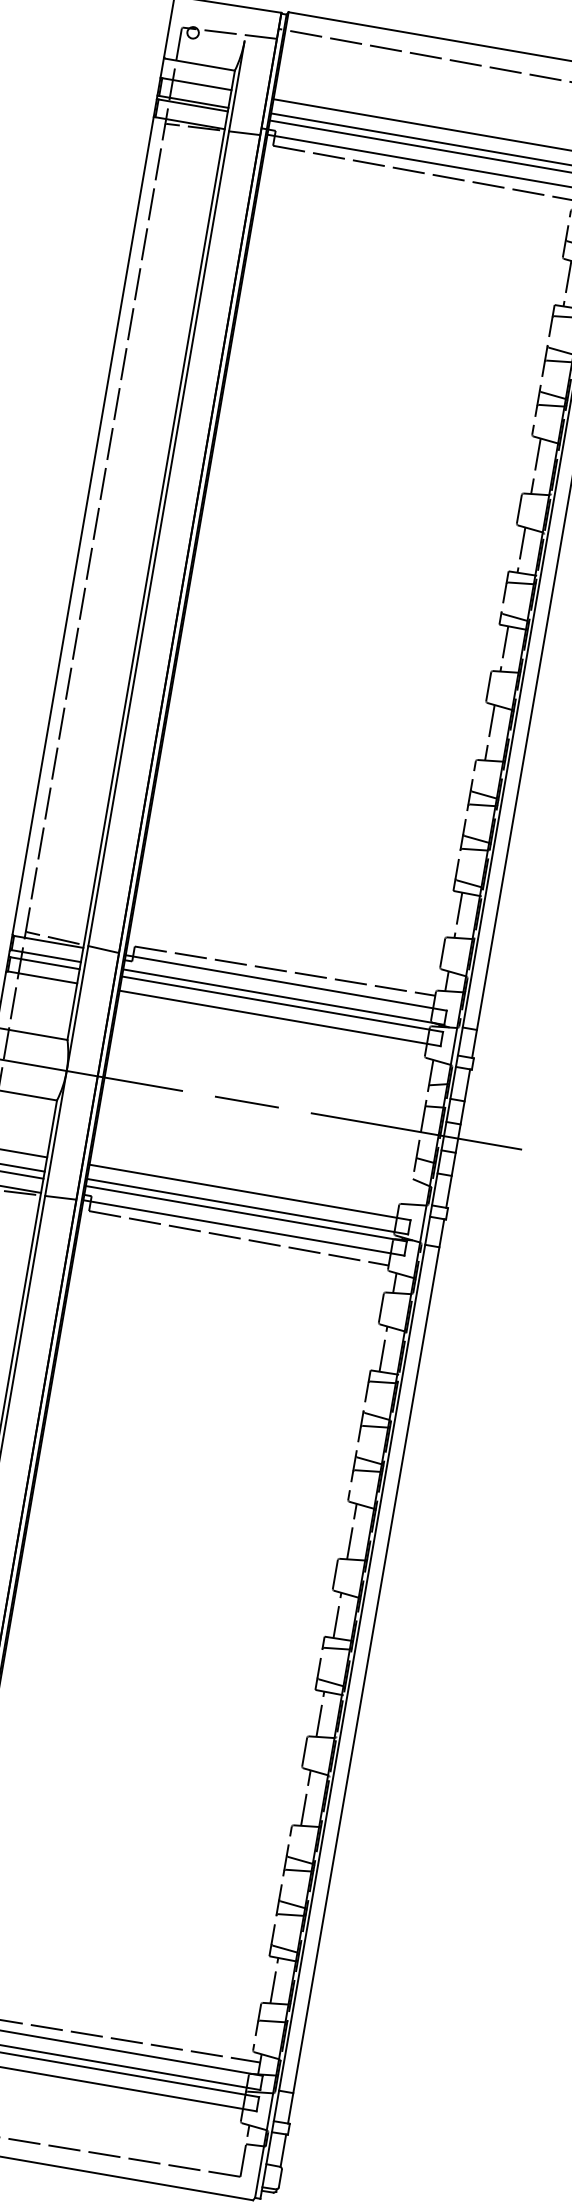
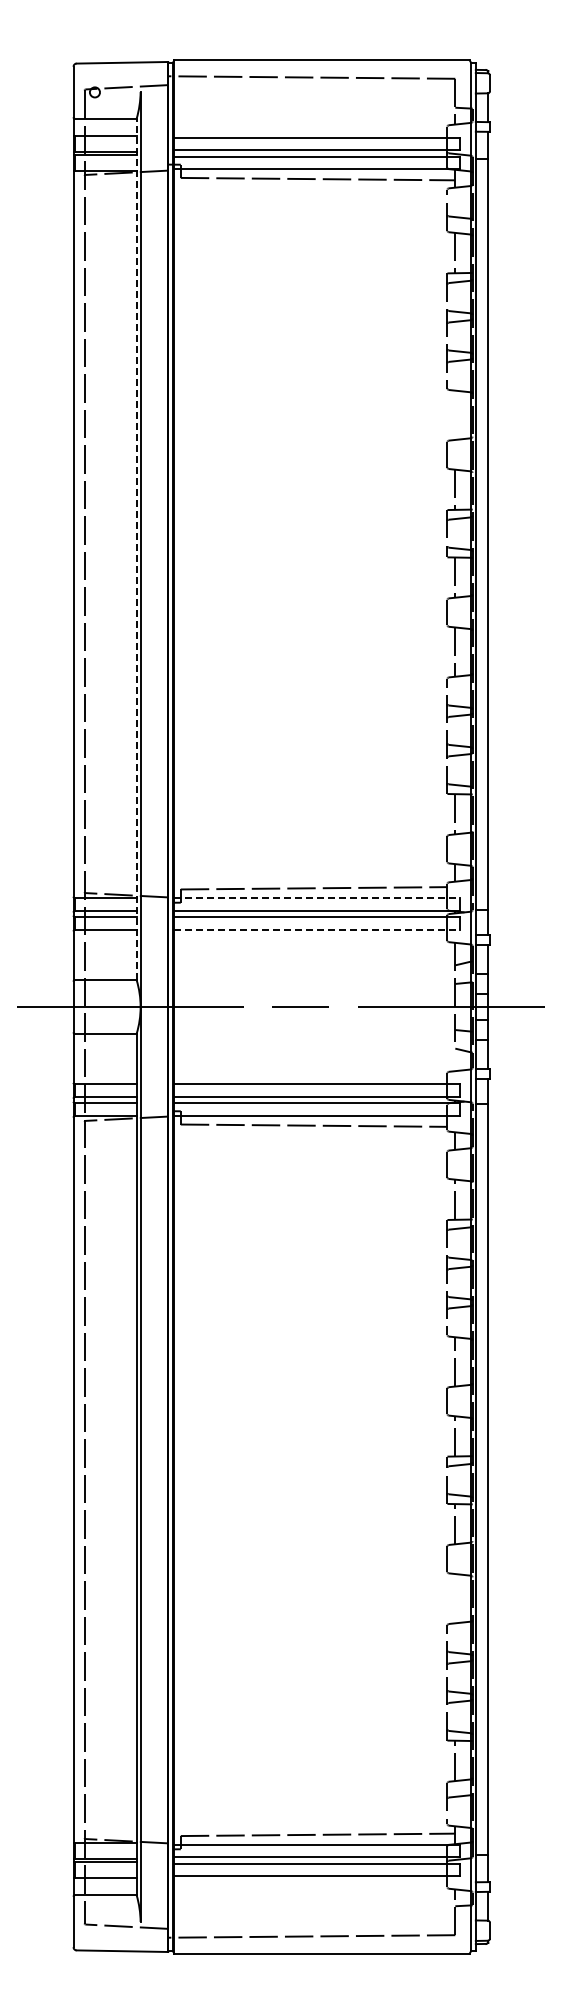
line: (536, 465) -> (455, 414), removed
line: (151, 555) -> (136, 549), solid -> dashed
line: (285, 983) -> (316, 898), solid -> dashed
line: (279, 1017) -> (316, 929), solid -> dashed
line: (306, 1797) -> (455, 1598), removed

